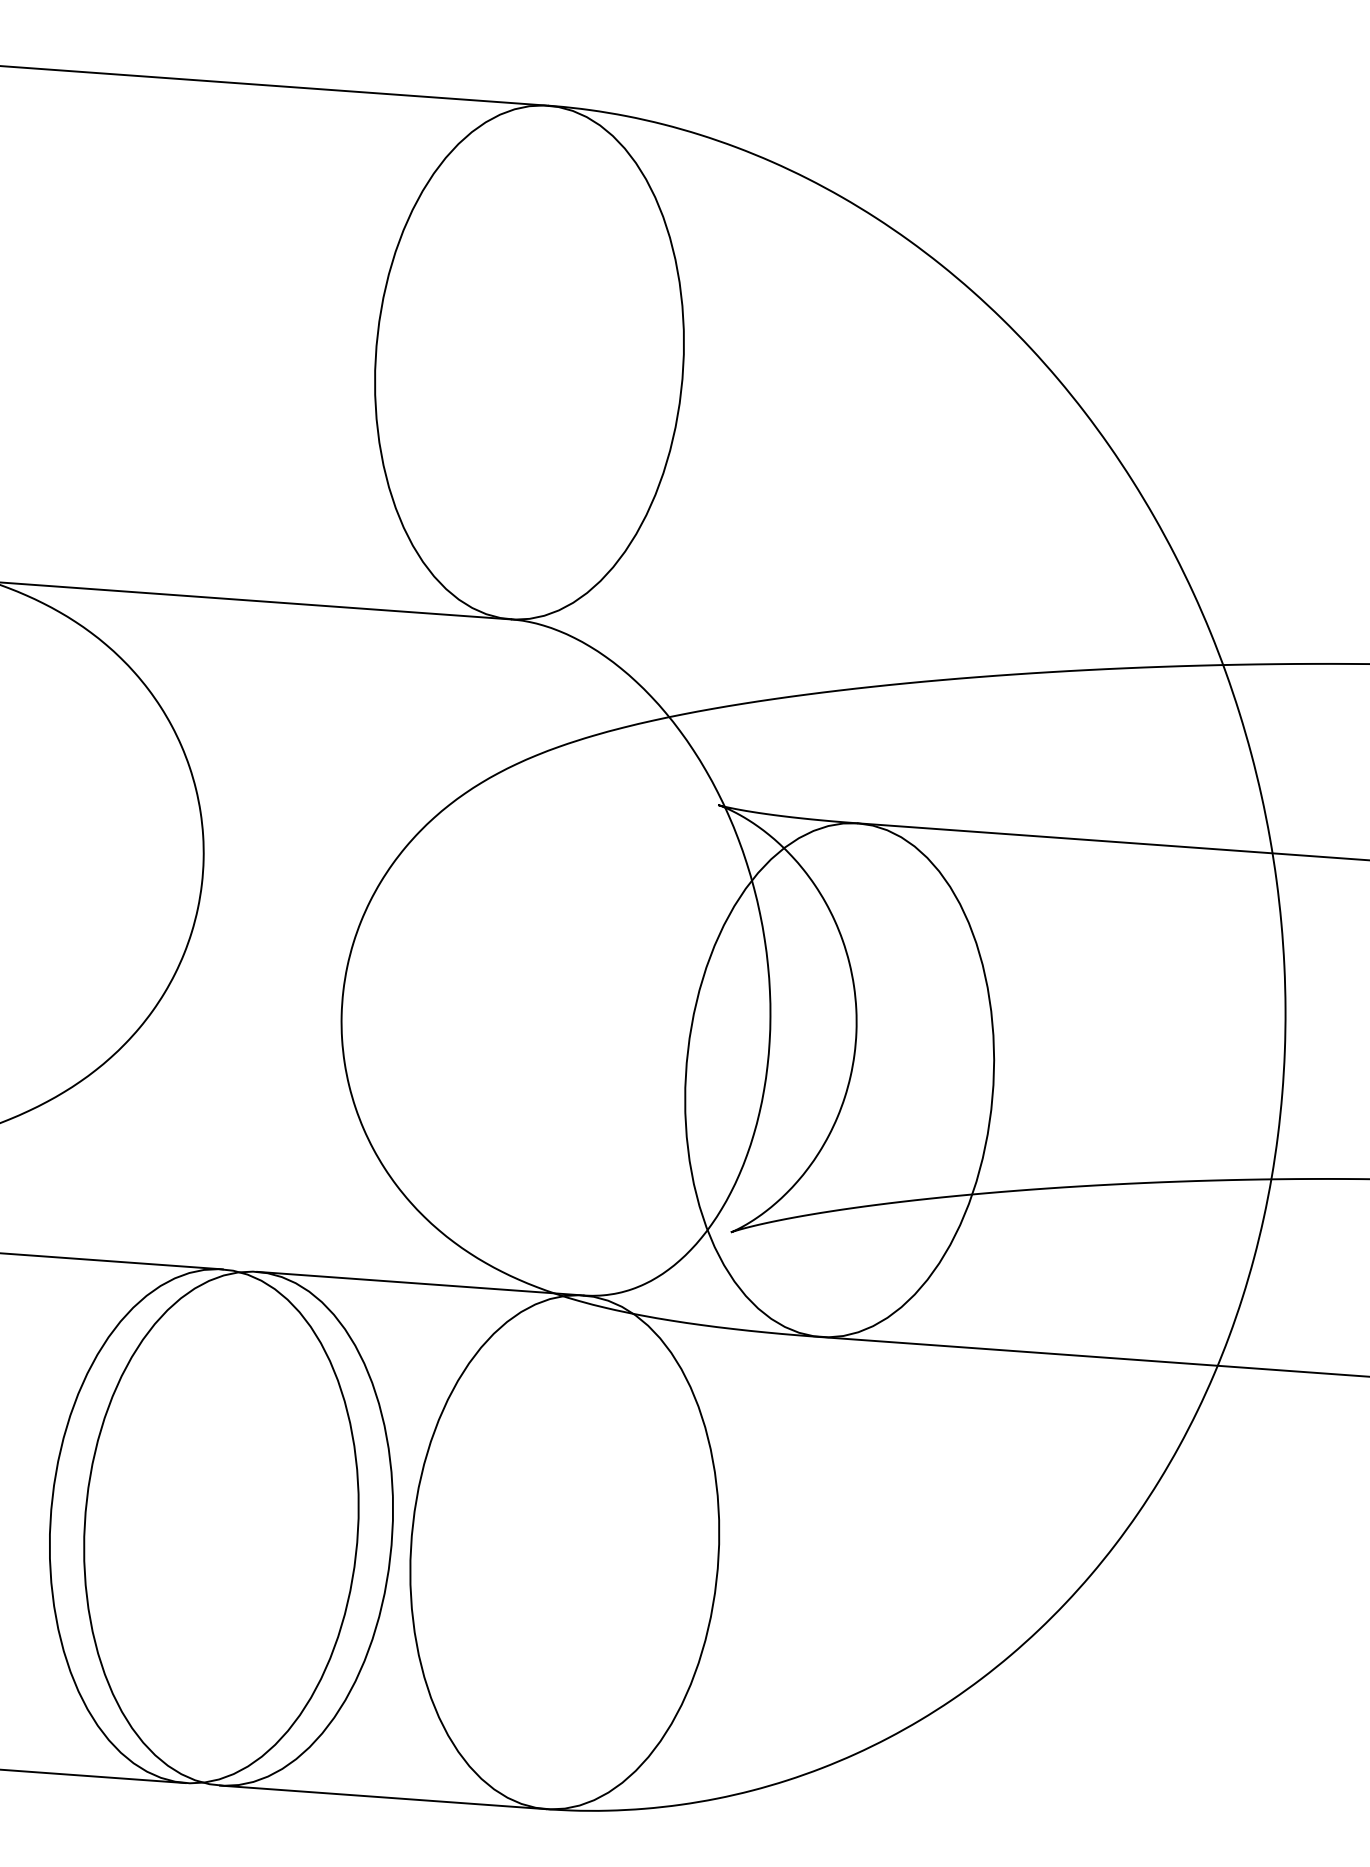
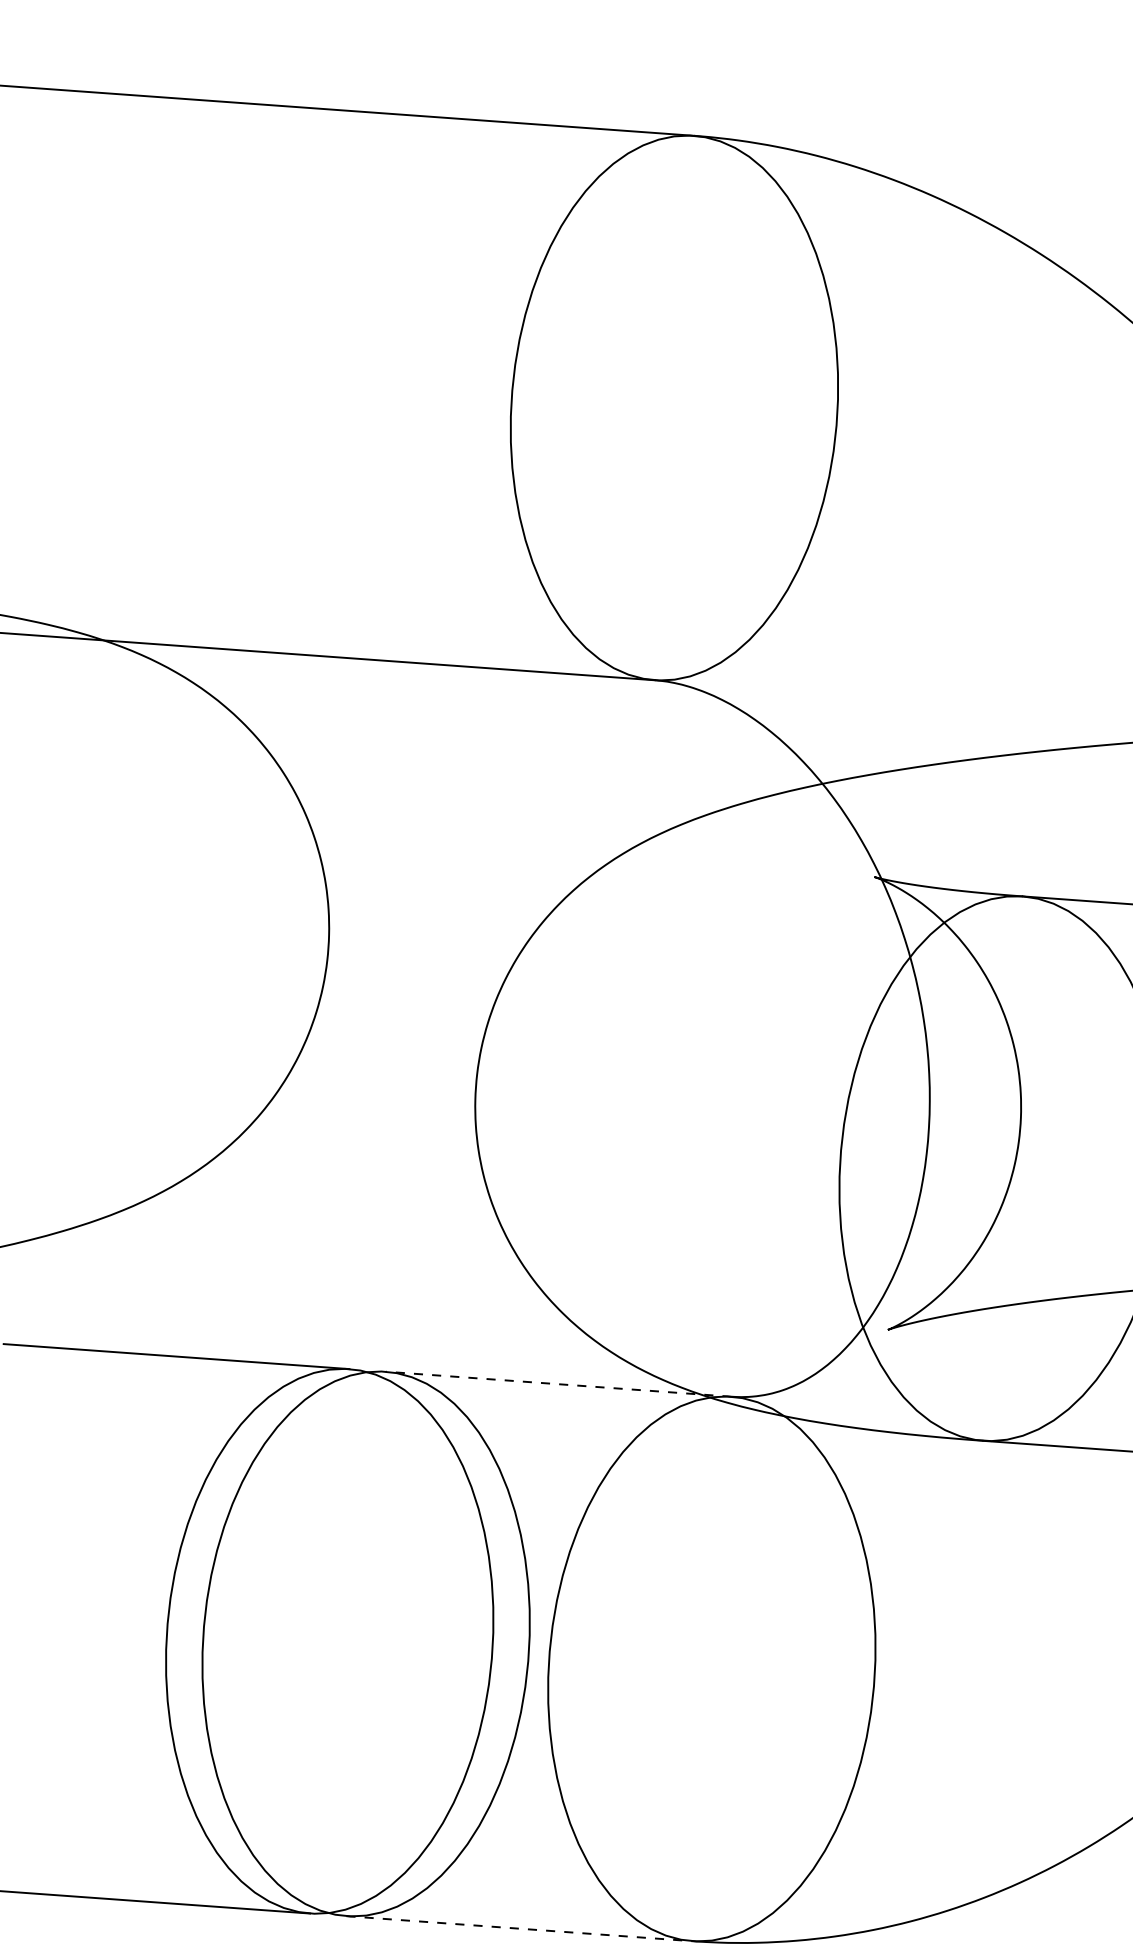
line: (420, 1283) -> (558, 1384), solid -> dashed
line: (383, 1797) -> (519, 1928), solid -> dashed

